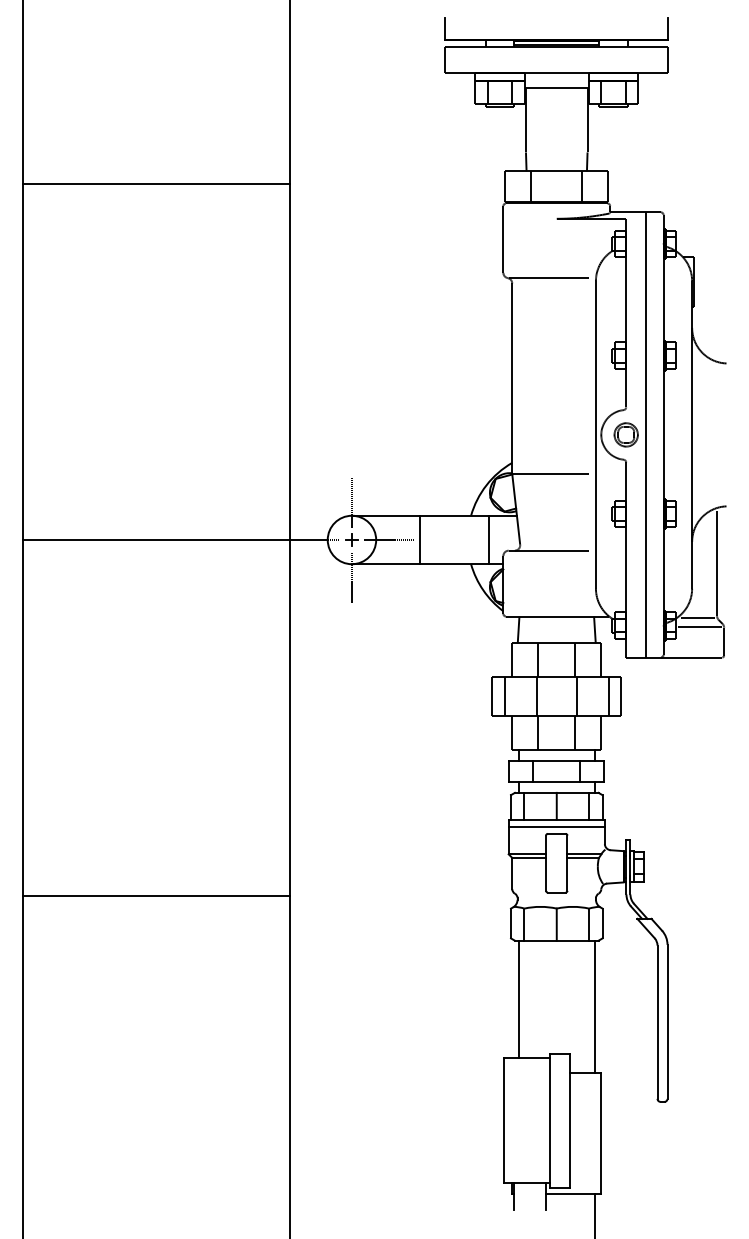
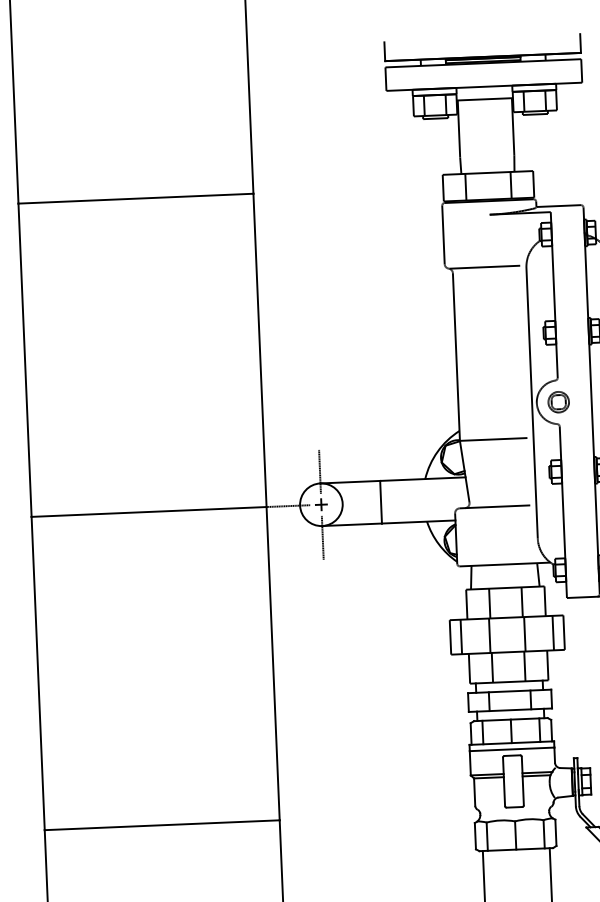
line: (645, 434) -> (575, 401), removed
line: (389, 539) -> (354, 502), removed
line: (488, 539) -> (441, 499), removed

